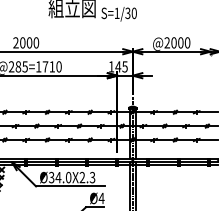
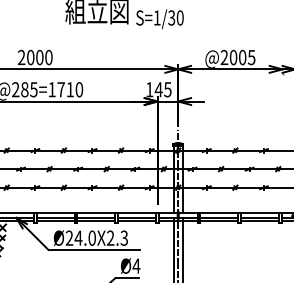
text: (187, 42) -> (251, 57), @2000 -> @2005
text: (51, 177) -> (69, 238), Ø34.0X2.3 -> Ø24.0X2.3

